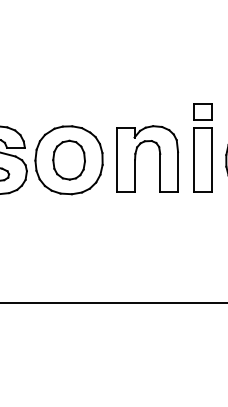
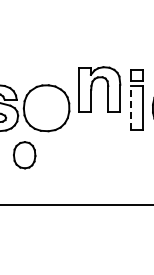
part: (136, 159) -> (92, 89), moved
part: (68, 160) -> (24, 155), moved
line: (194, 160) -> (131, 108), solid -> dashed

